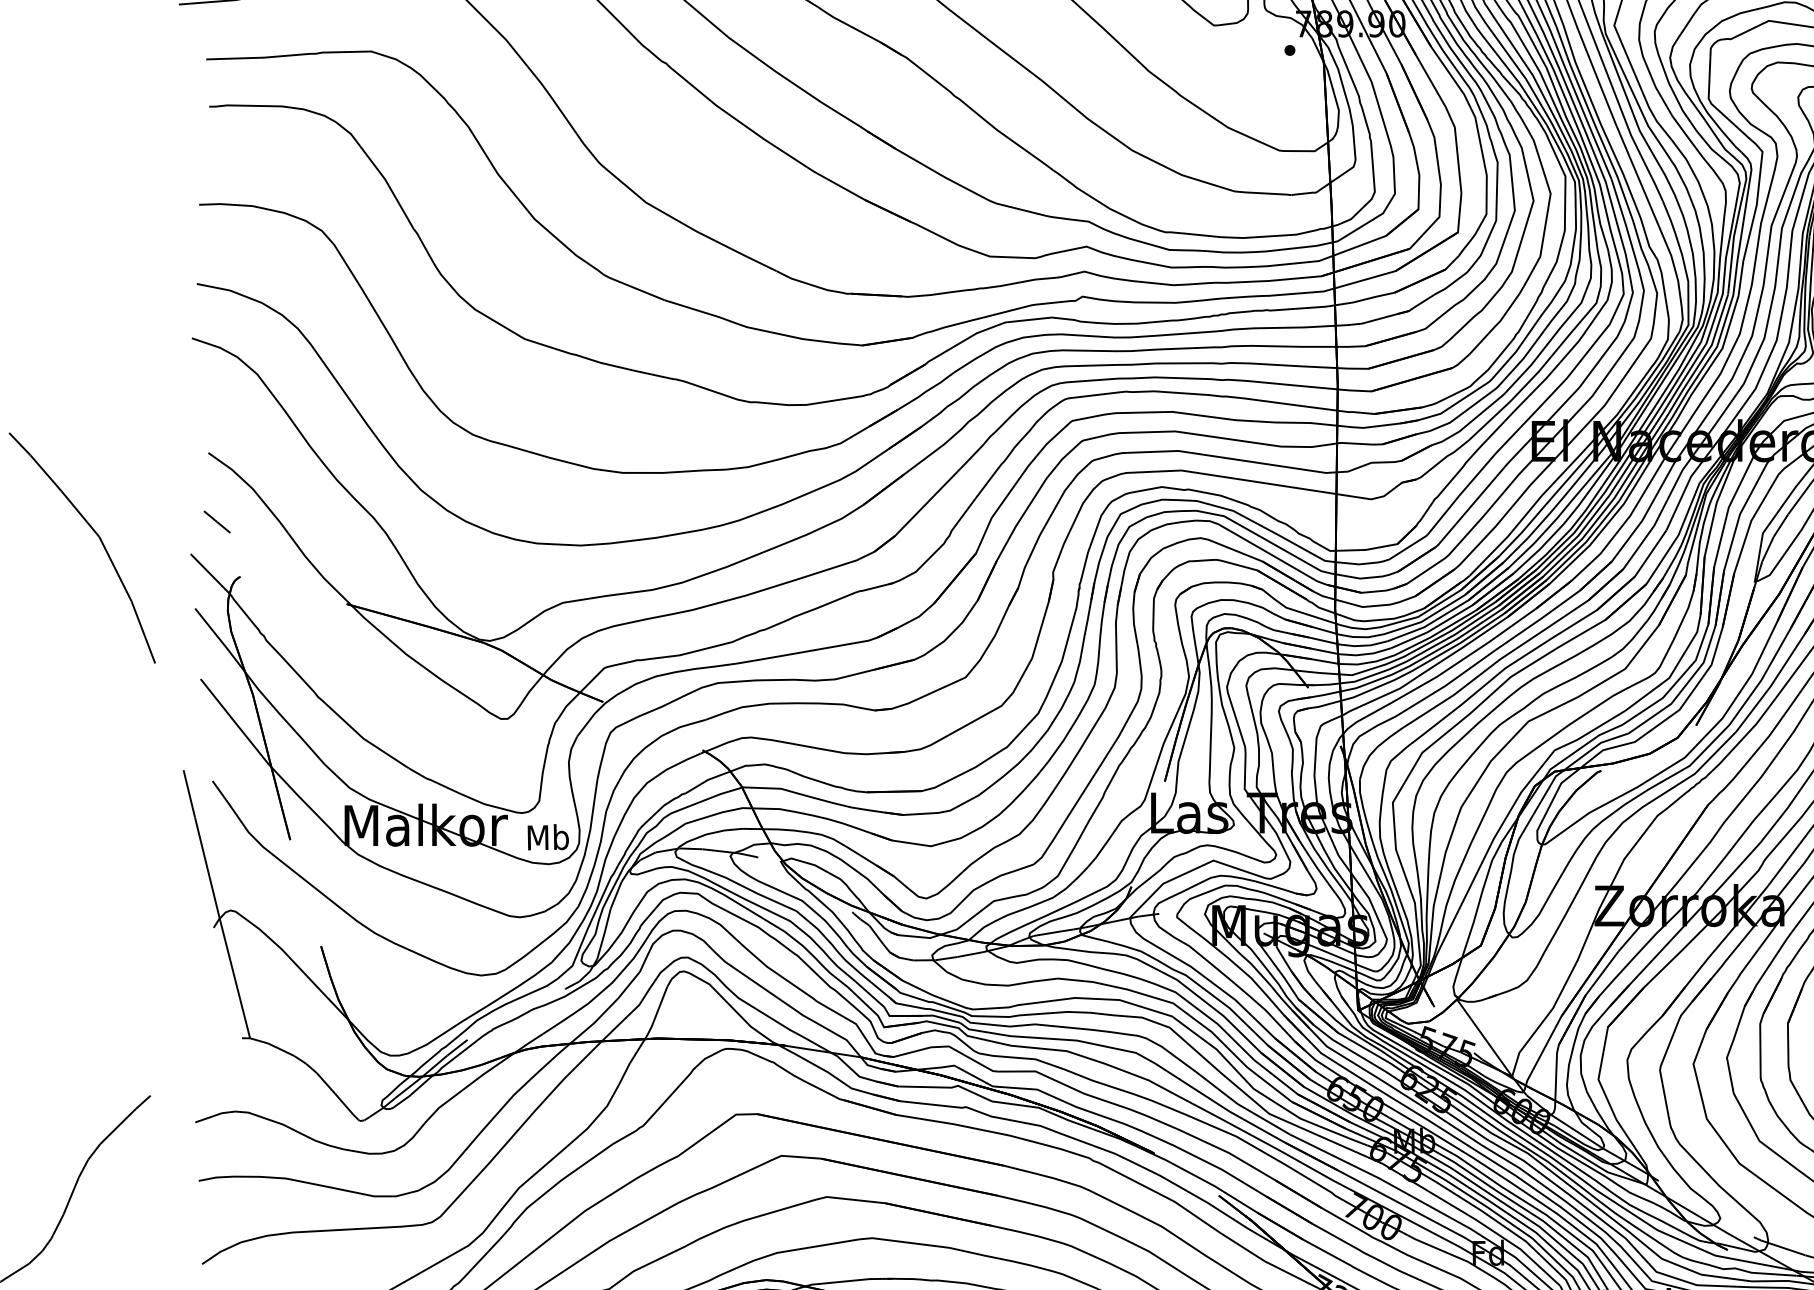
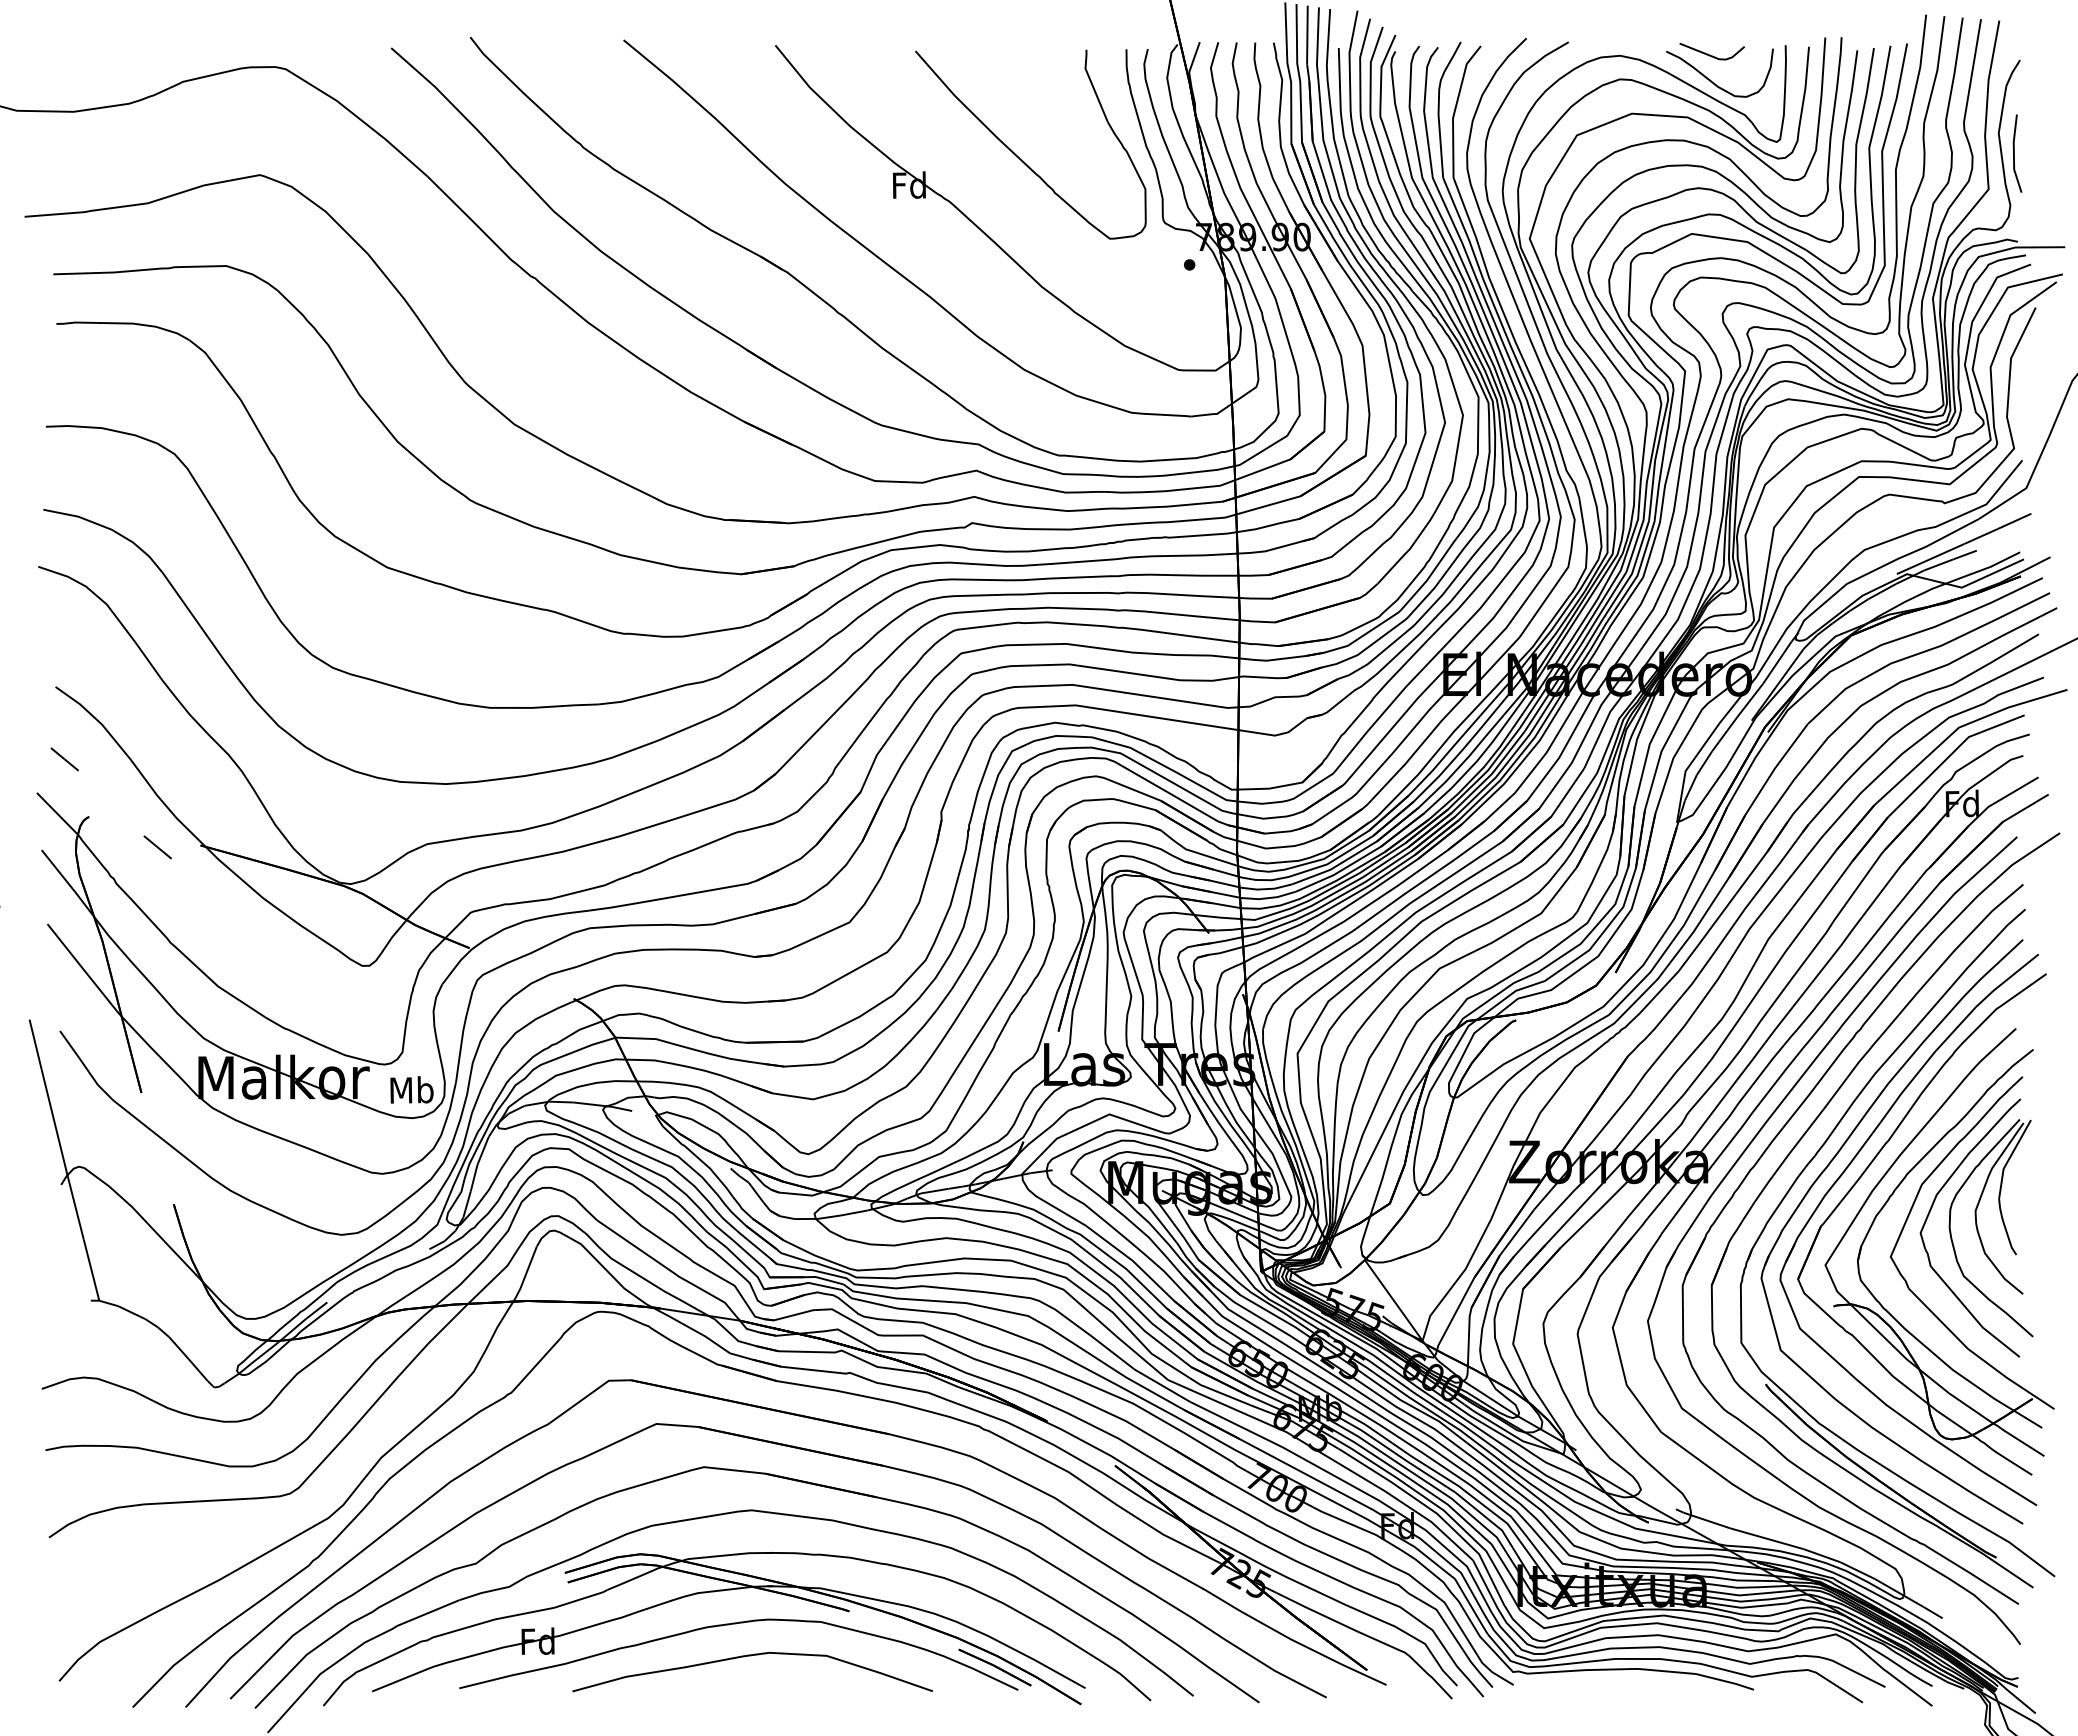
line: (305, 606) -> (157, 847), added

